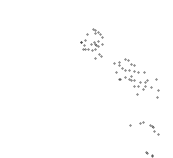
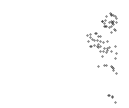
part: (92, 43) -> (109, 22), moved
part: (145, 129) -> (107, 69), moved

